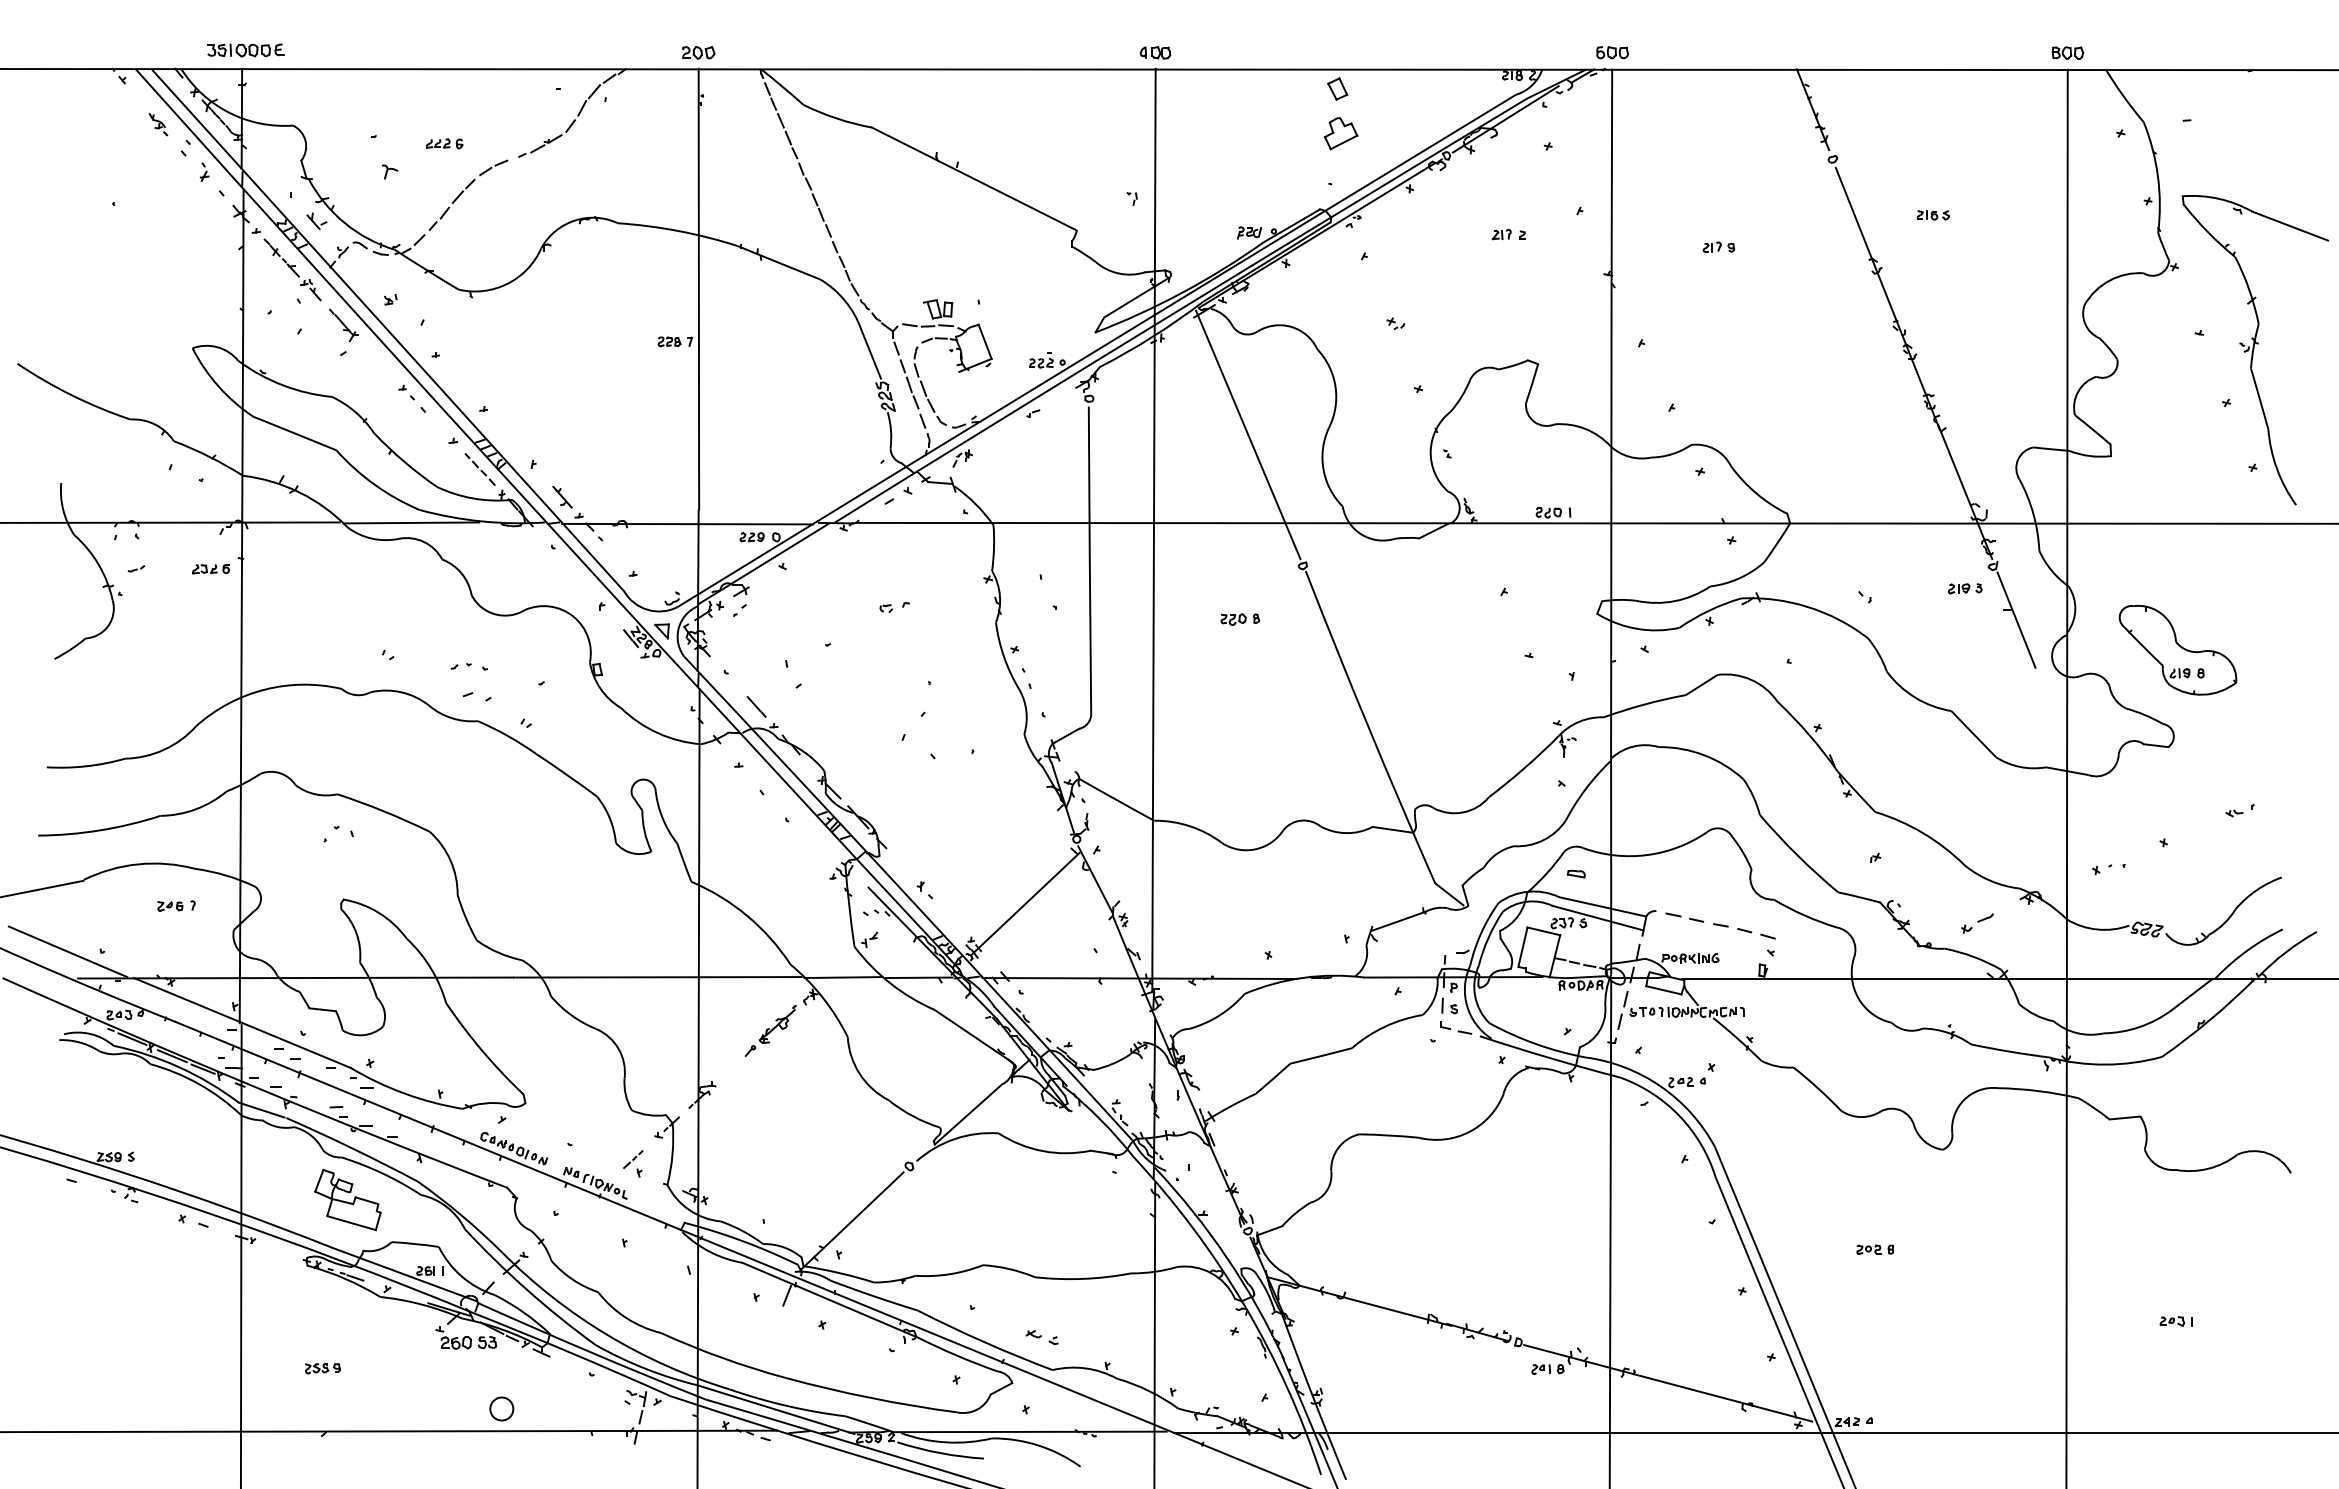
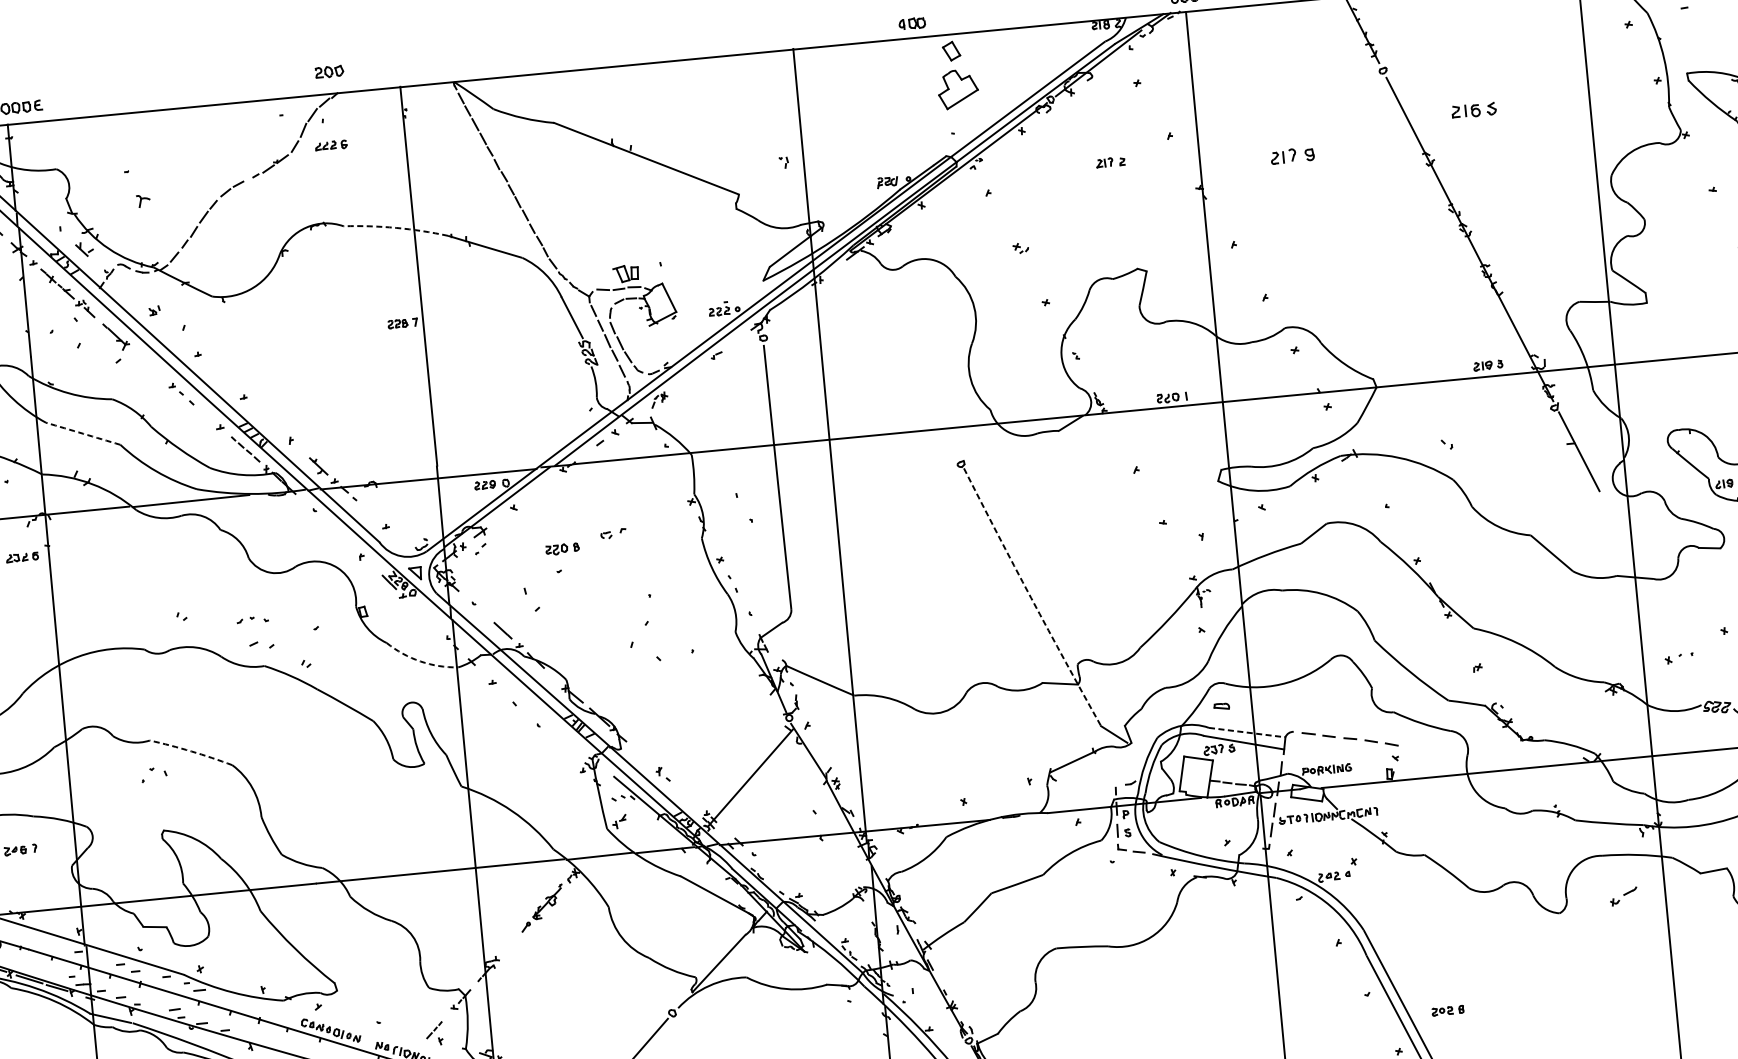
part: (698, 52) -> (329, 71), moved
part: (1155, 52) -> (912, 23), moved
part: (1340, 133) -> (957, 89), size x1.4
part: (444, 143) -> (331, 145), moved
part: (1933, 215) -> (1474, 110), size x1.6
arc: (678, 230) -> (396, 227), solid -> dashed
part: (1718, 246) -> (1292, 155), size x1.6
arc: (294, 433) -> (82, 433), solid -> dashed
line: (1248, 434) -> (903, 355), removed
part: (1965, 588) -> (1488, 365), moved
part: (1240, 619) -> (562, 549), moved
arc: (1368, 727) -> (1030, 597), solid -> dashed
arc: (658, 733) -> (420, 661), solid -> dashed
arc: (384, 811) -> (191, 751), solid -> dashed
line: (1603, 906) -> (1247, 732), solid -> dashed
part: (1977, 923) -> (1623, 896), moved
part: (1875, 1249) -> (1448, 1010), moved

